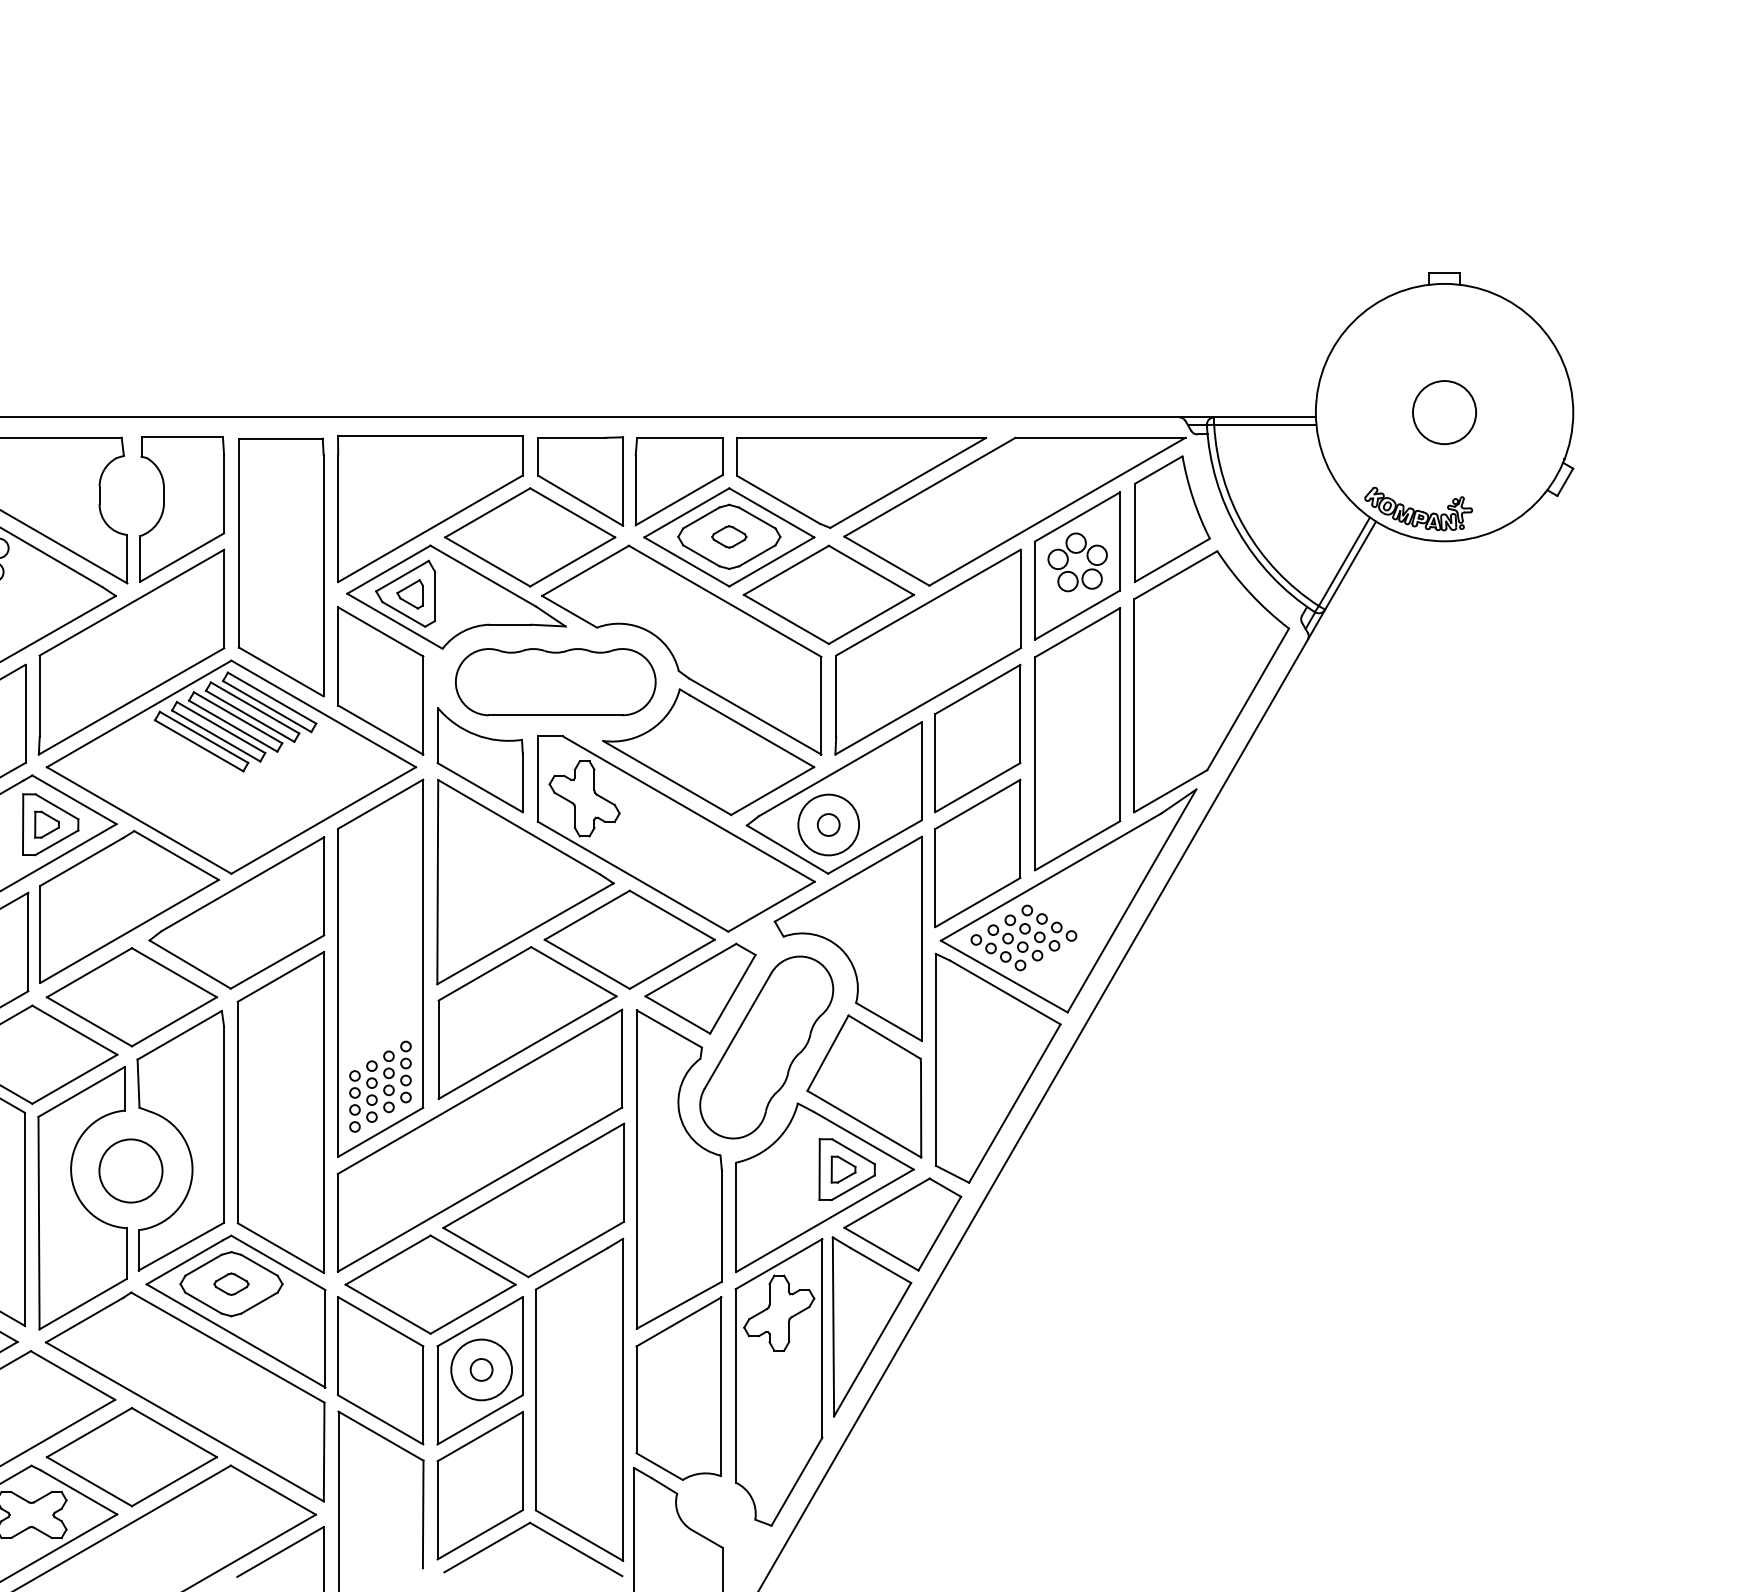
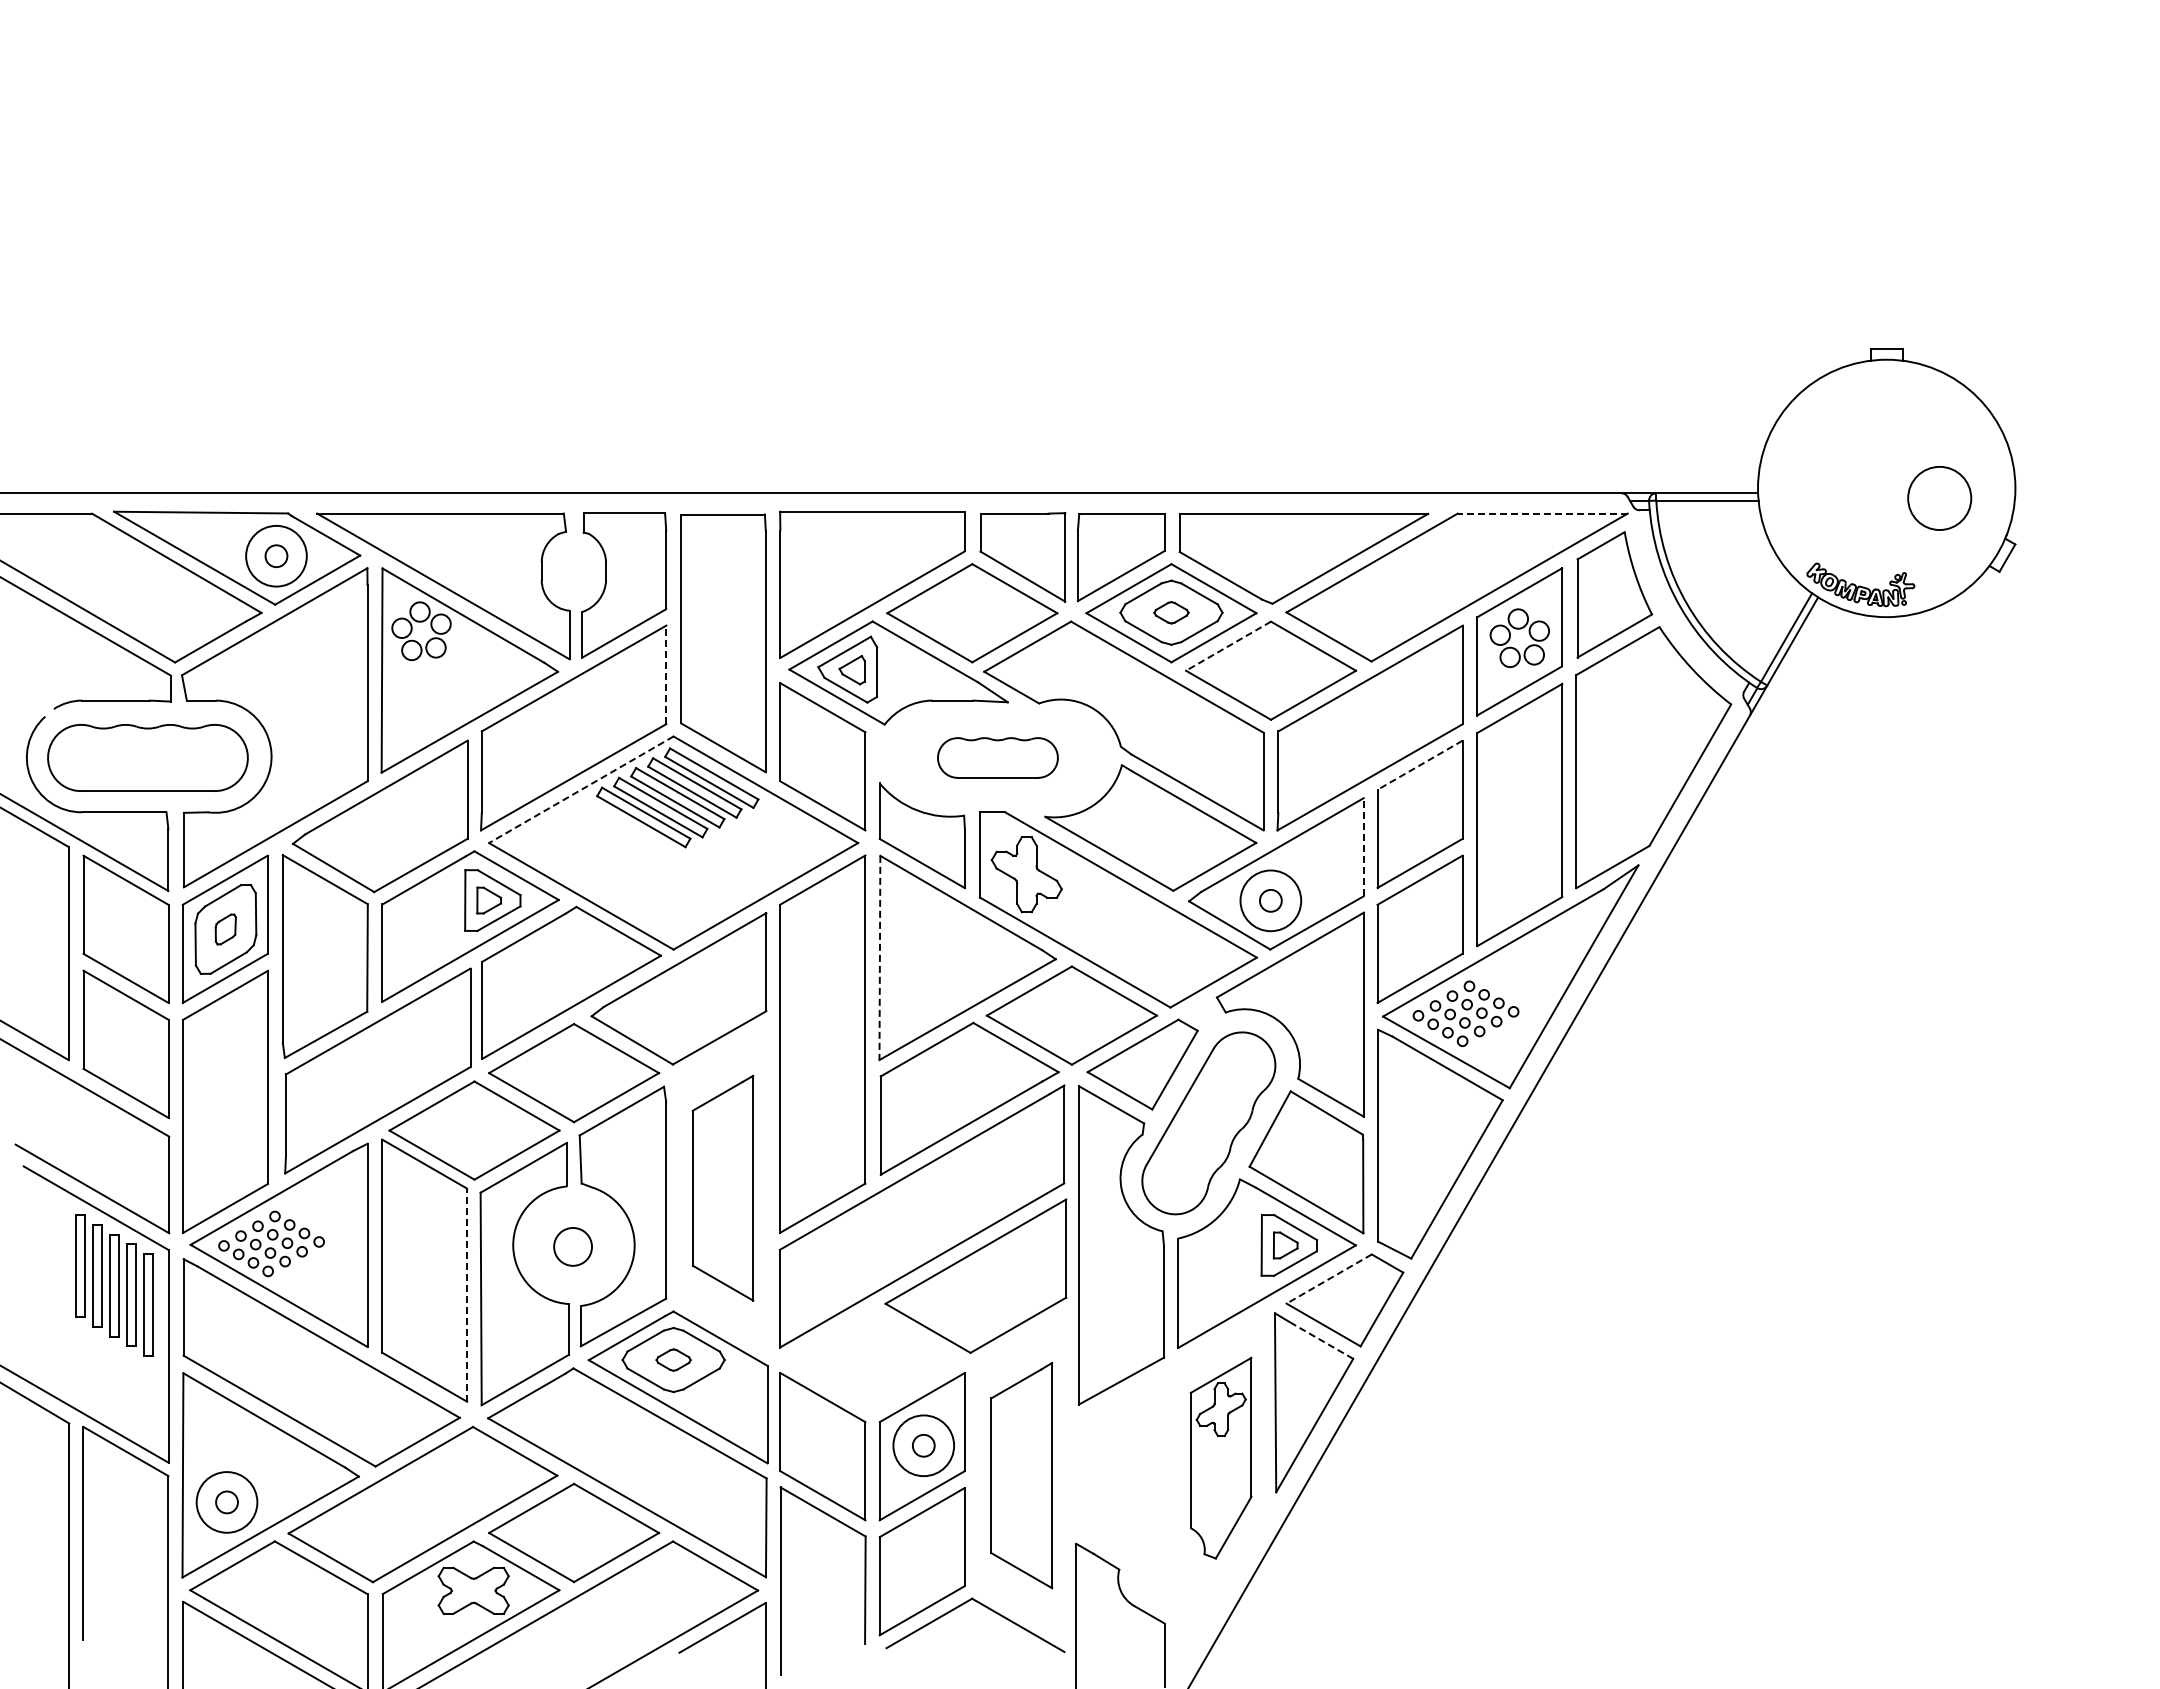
circle: (1444, 412) -> (1939, 498), moved
line: (1100, 437) -> (1542, 513), solid -> dashed
line: (786, 570) -> (1228, 646), solid -> dashed
line: (224, 598) -> (666, 674), solid -> dashed
part: (555, 681) -> (997, 757), size x0.6
line: (977, 689) -> (1419, 765), solid -> dashed
line: (139, 713) -> (581, 789), solid -> dashed
line: (921, 770) -> (1363, 846), solid -> dashed
line: (437, 882) -> (879, 958), solid -> dashed
part: (380, 1086) -> (822, 1162), removed
part: (280, 1111) -> (722, 1187), size x0.7
circle: (130, 1170) -> (572, 1246), size x0.6
line: (886, 1203) -> (1328, 1279), solid -> dashed
line: (25, 1219) -> (467, 1295), solid -> dashed
line: (881, 1265) -> (1323, 1341), solid -> dashed
part: (430, 1284) -> (872, 1360), removed
part: (778, 1381) -> (1220, 1457), size x0.7
part: (678, 1388) -> (1120, 1464), removed
part: (579, 1399) -> (1021, 1475), size x0.7

